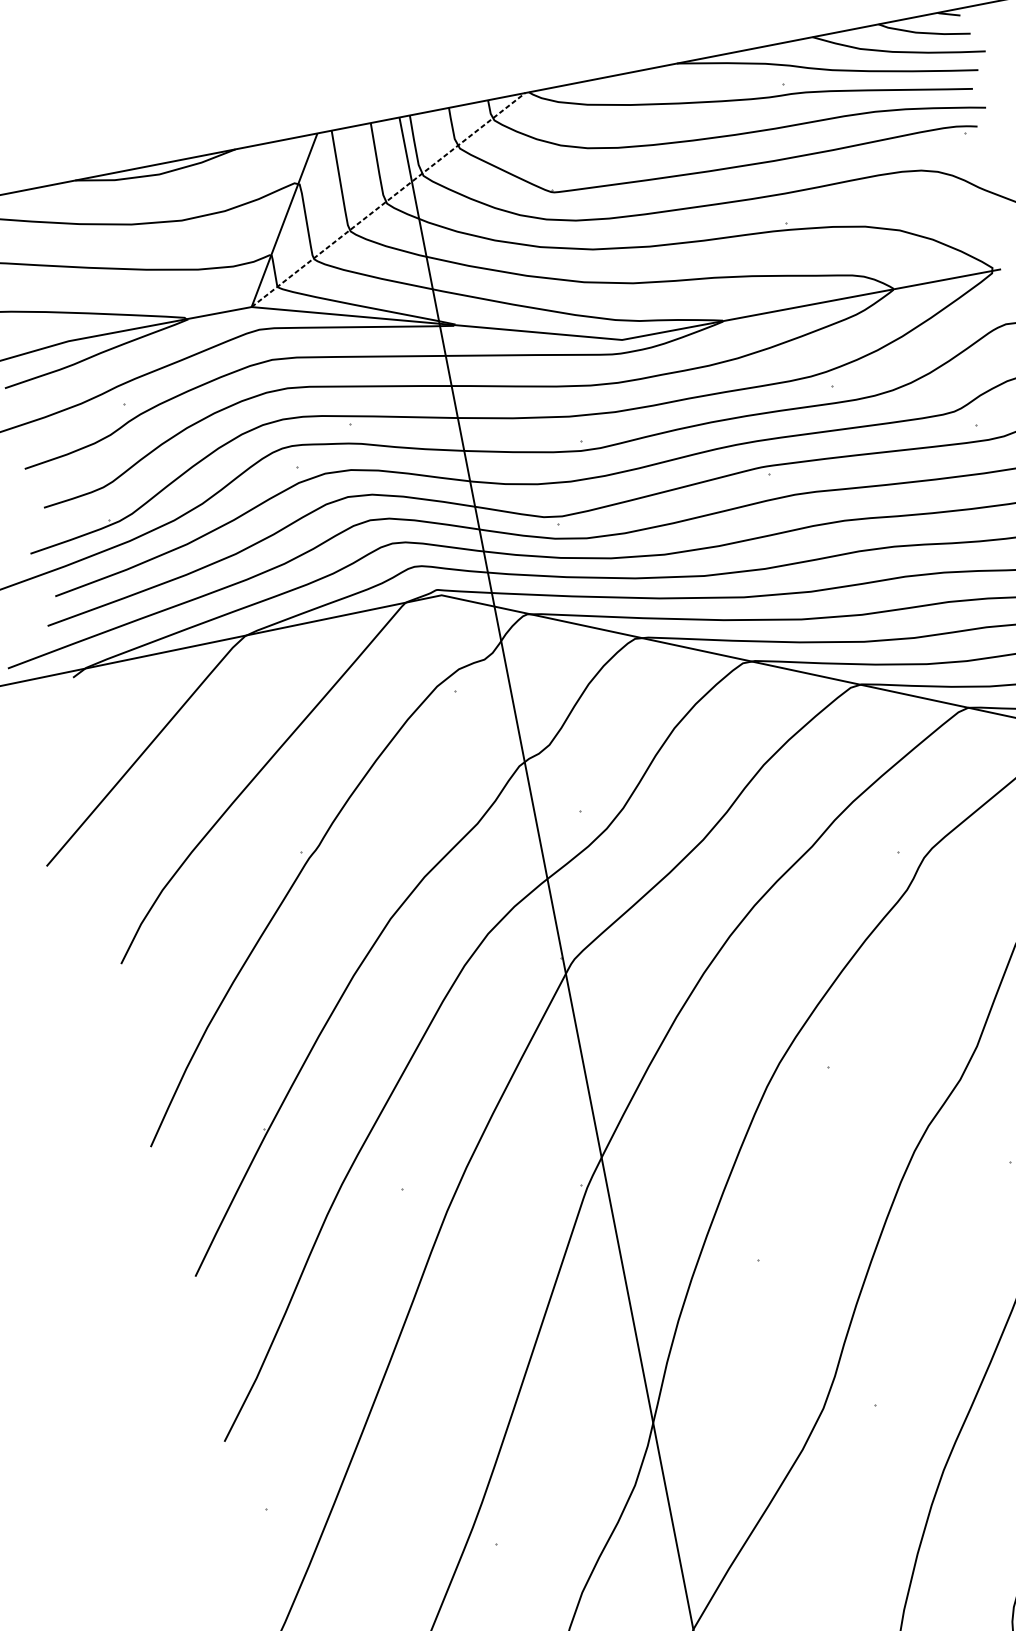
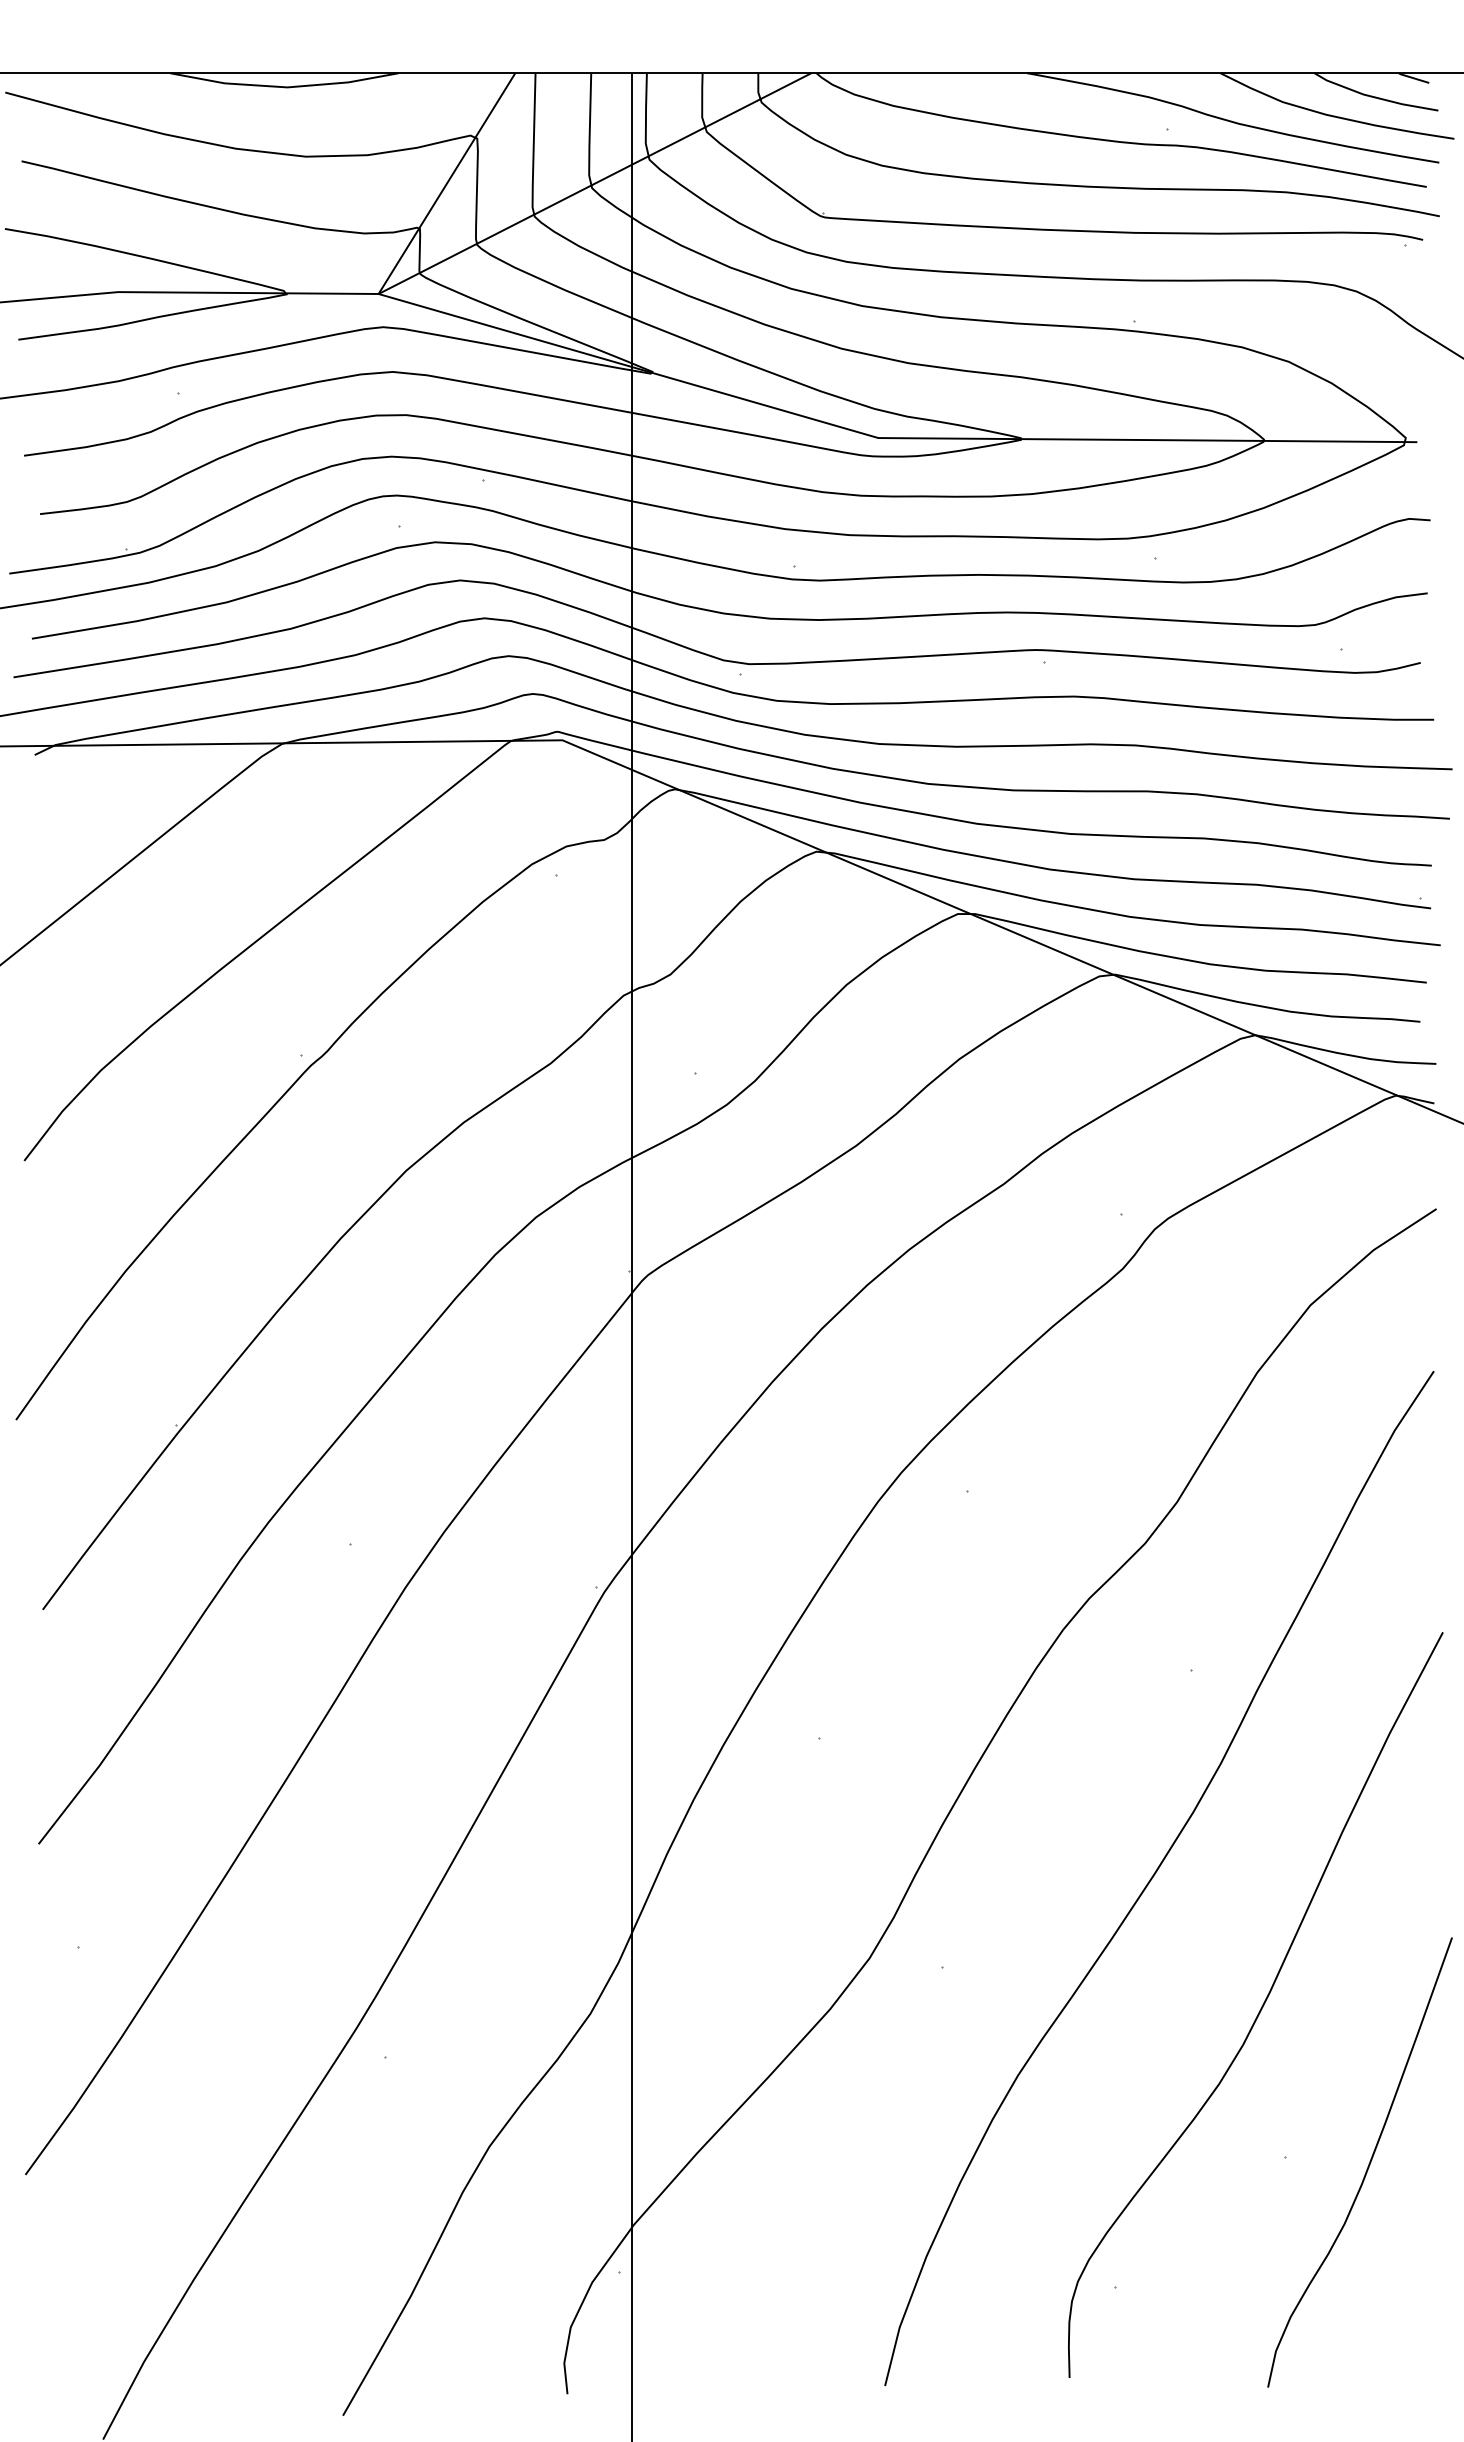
line: (388, 200) -> (594, 183), dashed -> solid

